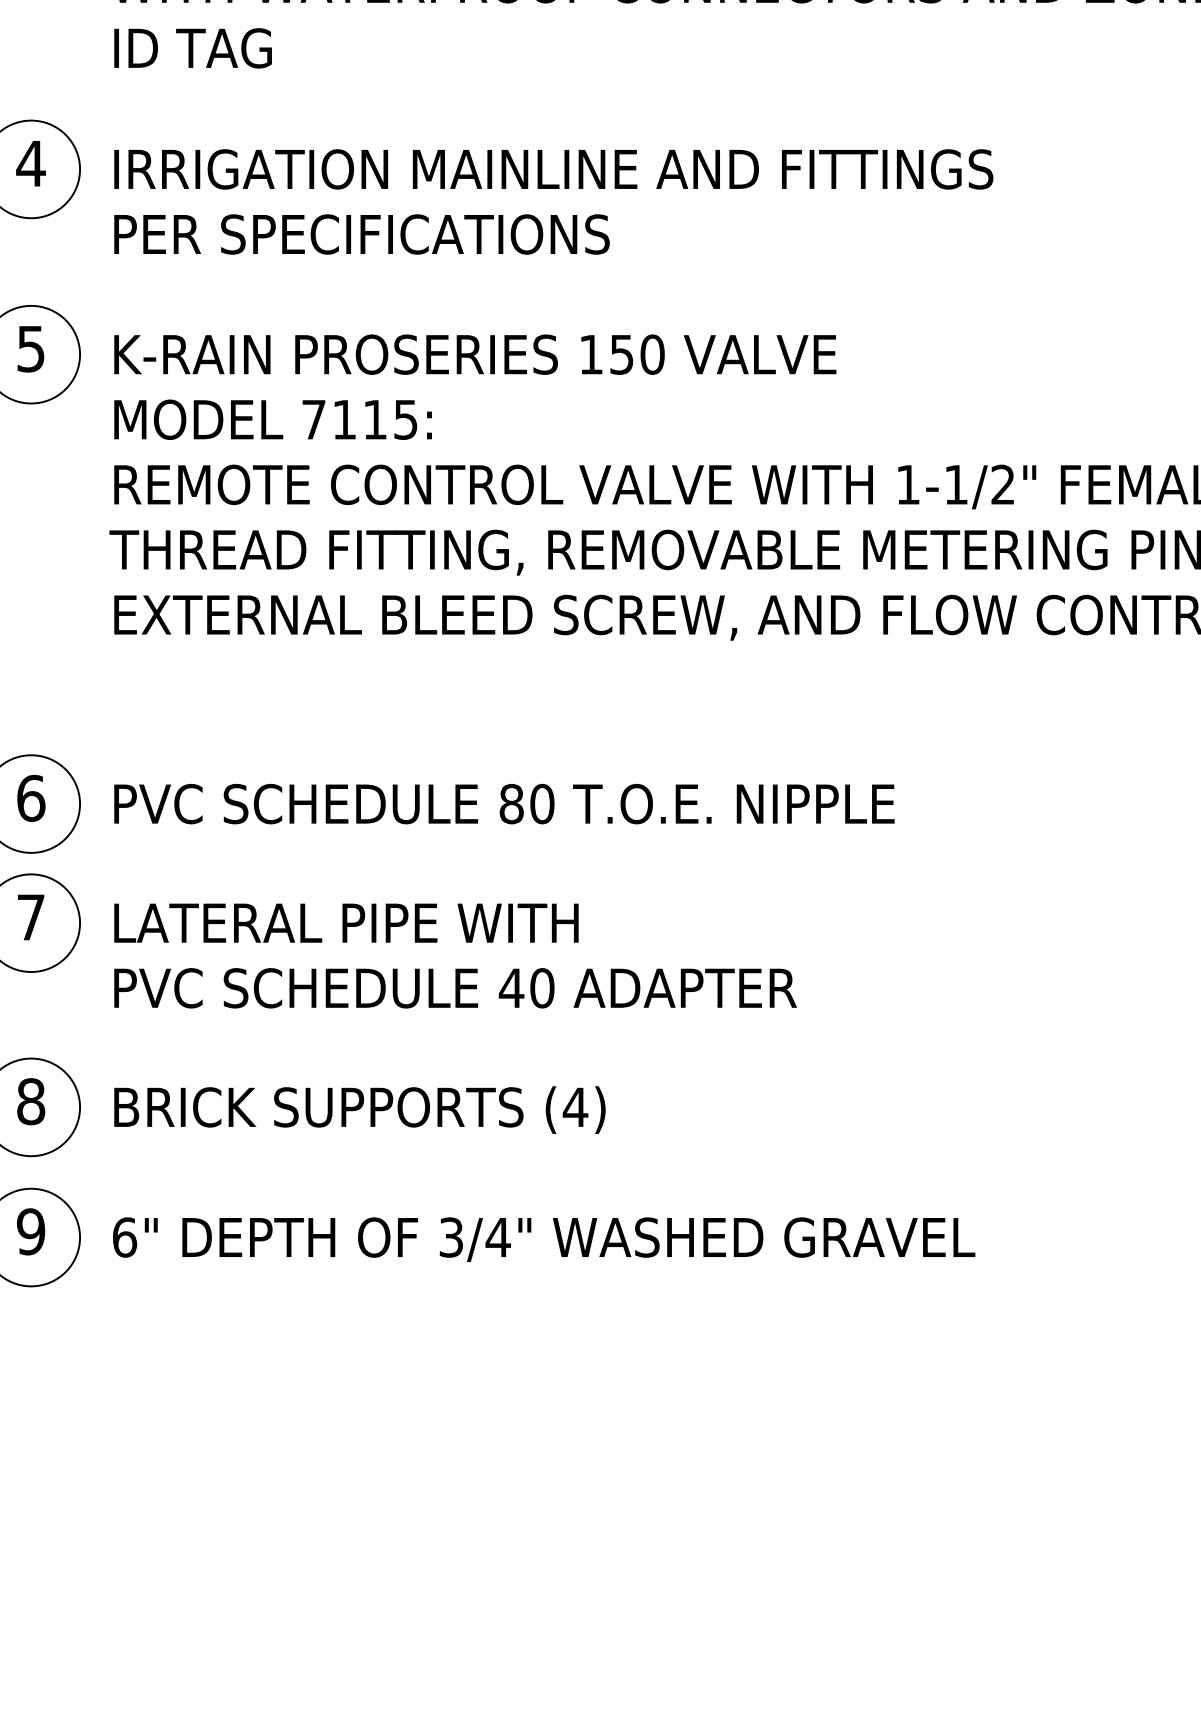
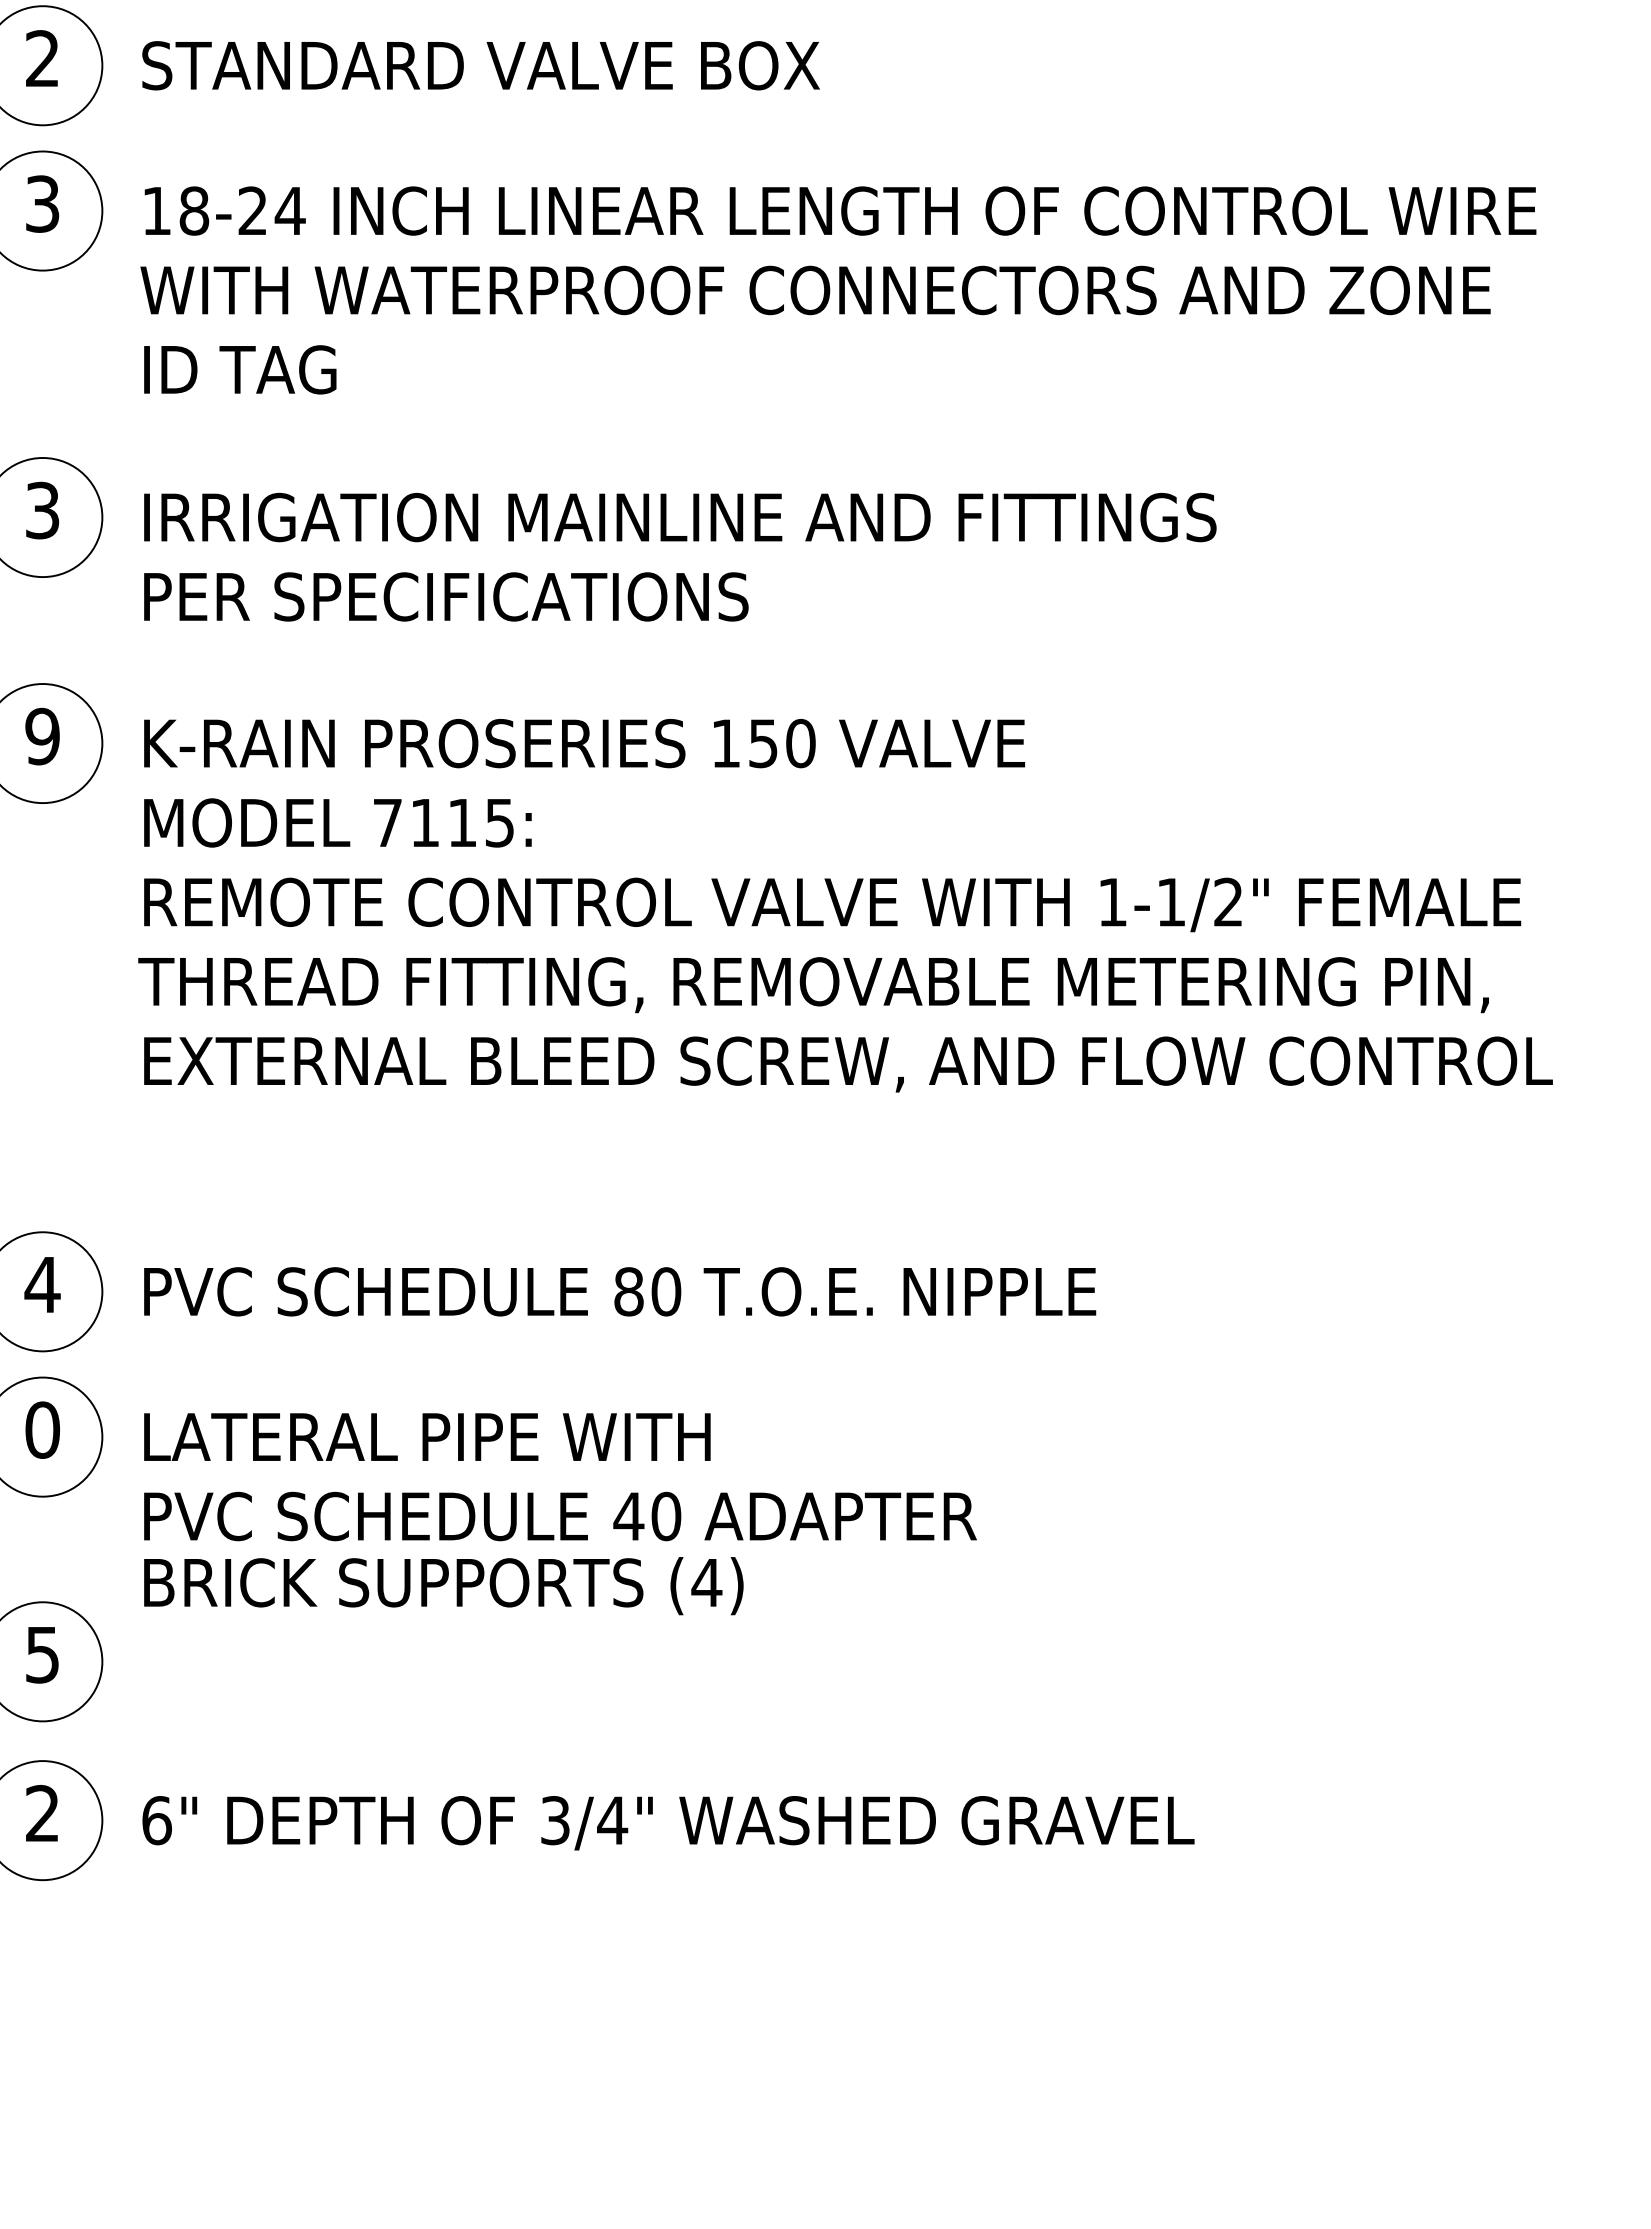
text: (30, 163) -> (42, 510), 4 -> 3
text: (30, 348) -> (42, 736), 5 -> 9
text: (30, 798) -> (42, 1284), 6 -> 4
text: (30, 916) -> (42, 1429), 7 -> 0
text: (30, 1101) -> (42, 1654), 8 -> 5
text: (359, 1110) -> (443, 1586), moved
text: (30, 1231) -> (42, 1813), 9 -> 2

